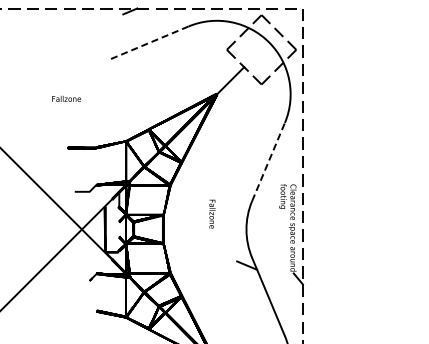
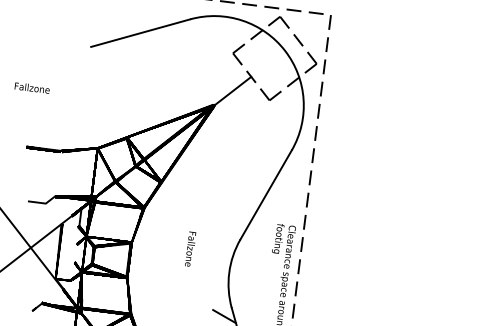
line: (149, 43) -> (140, 33), dashed -> solid
line: (268, 161) -> (266, 194), dashed -> solid

